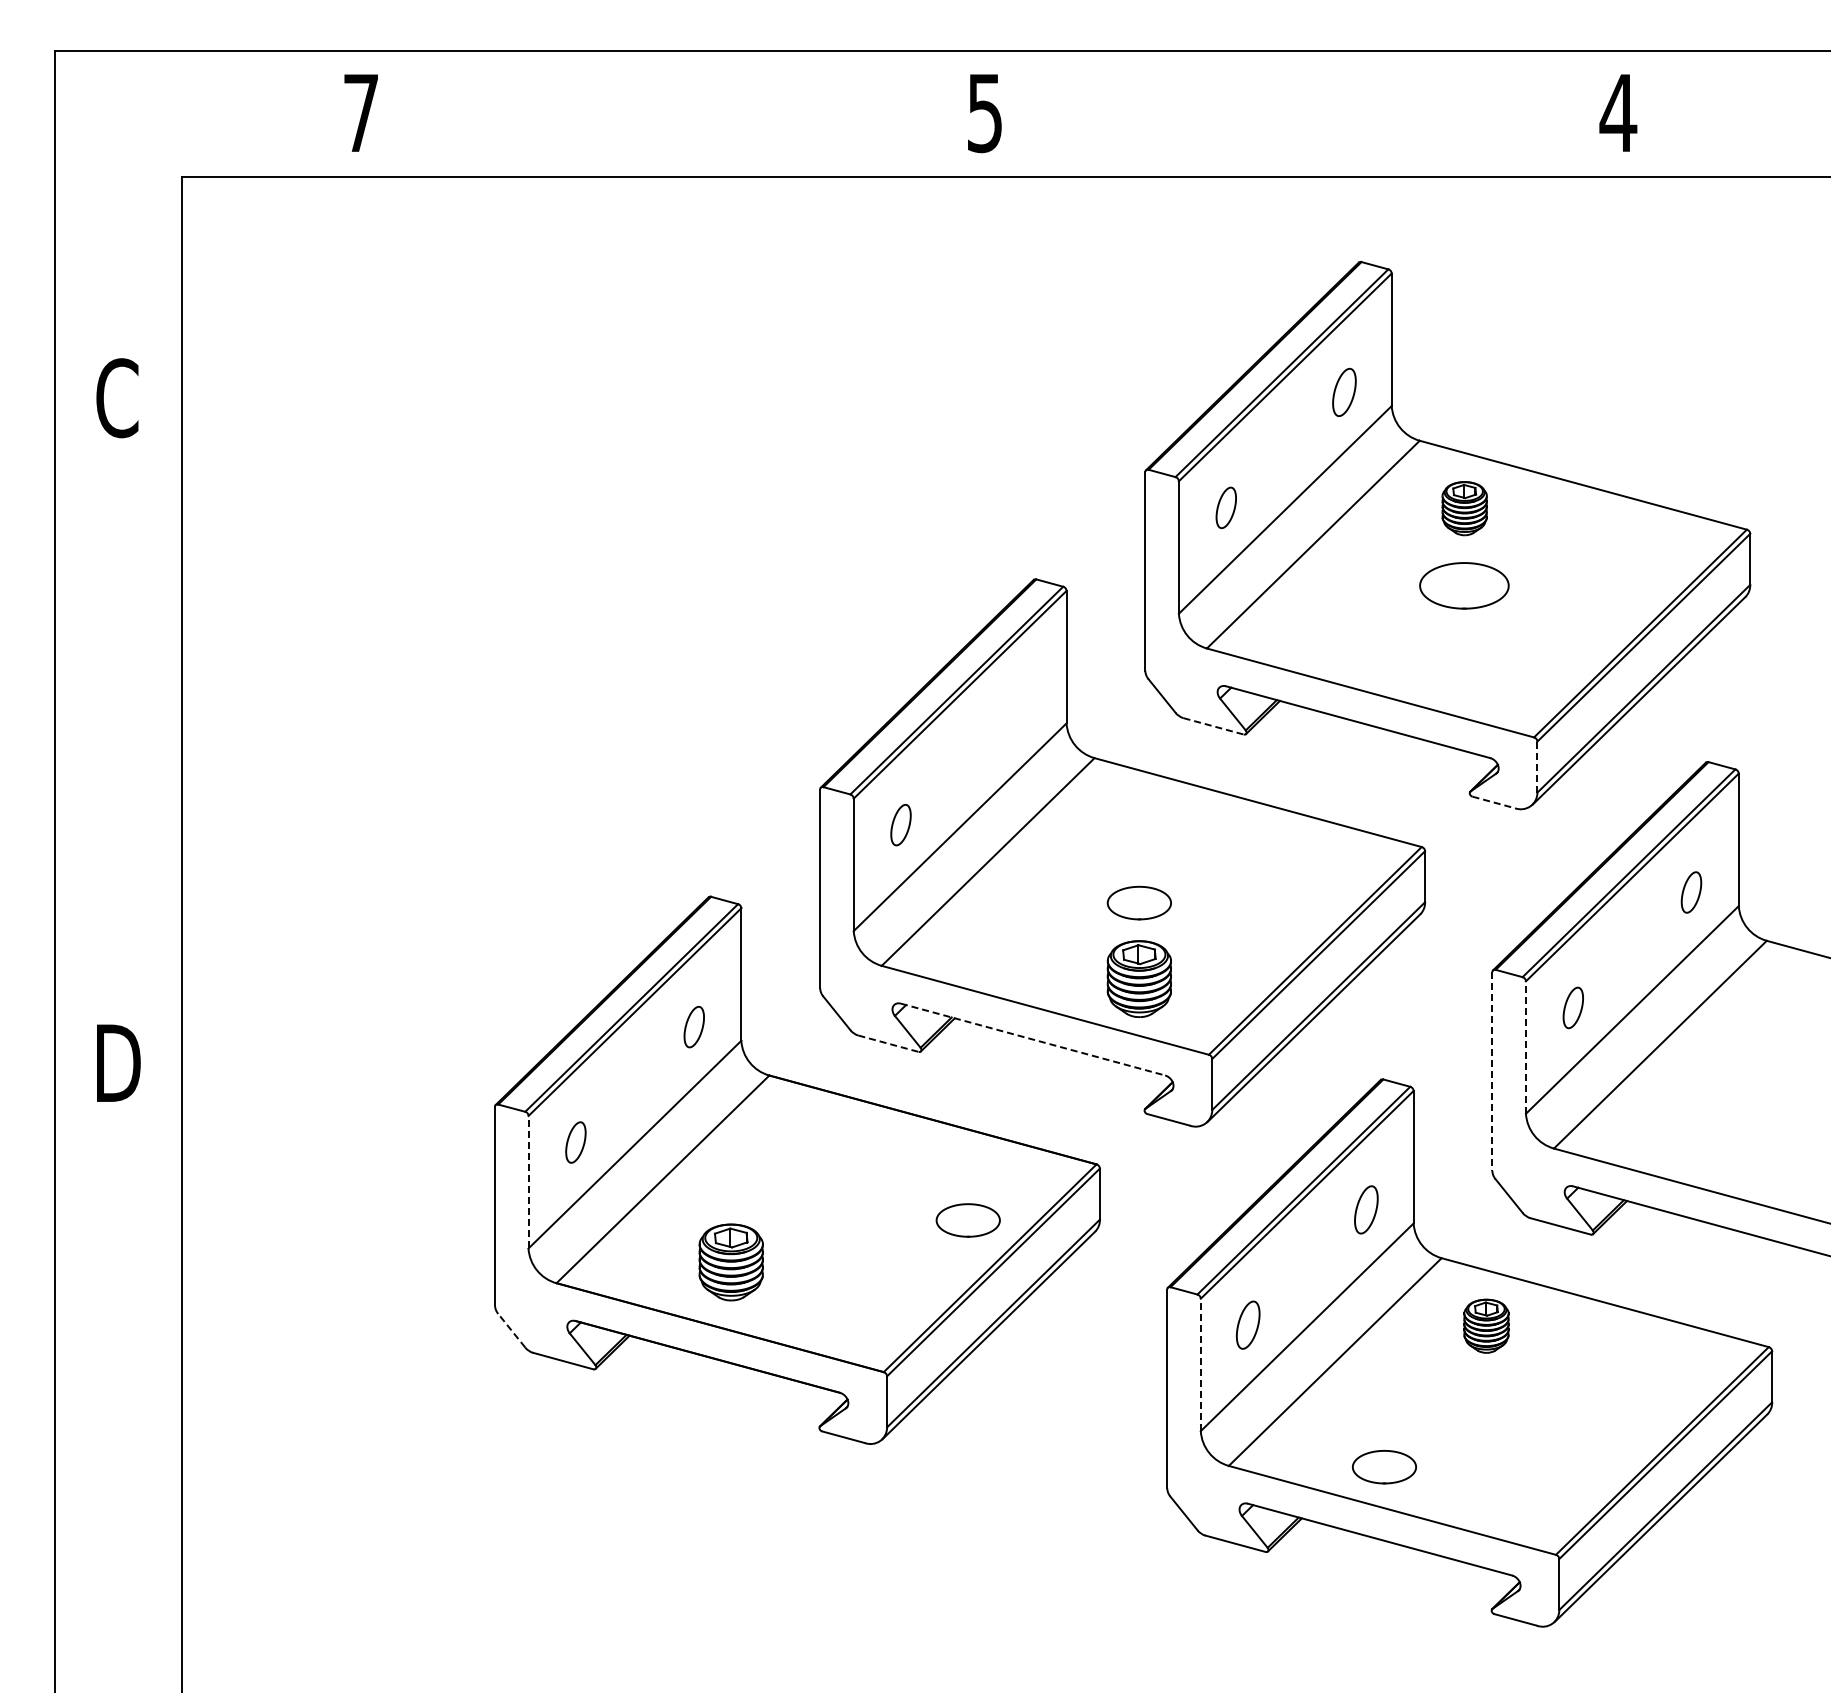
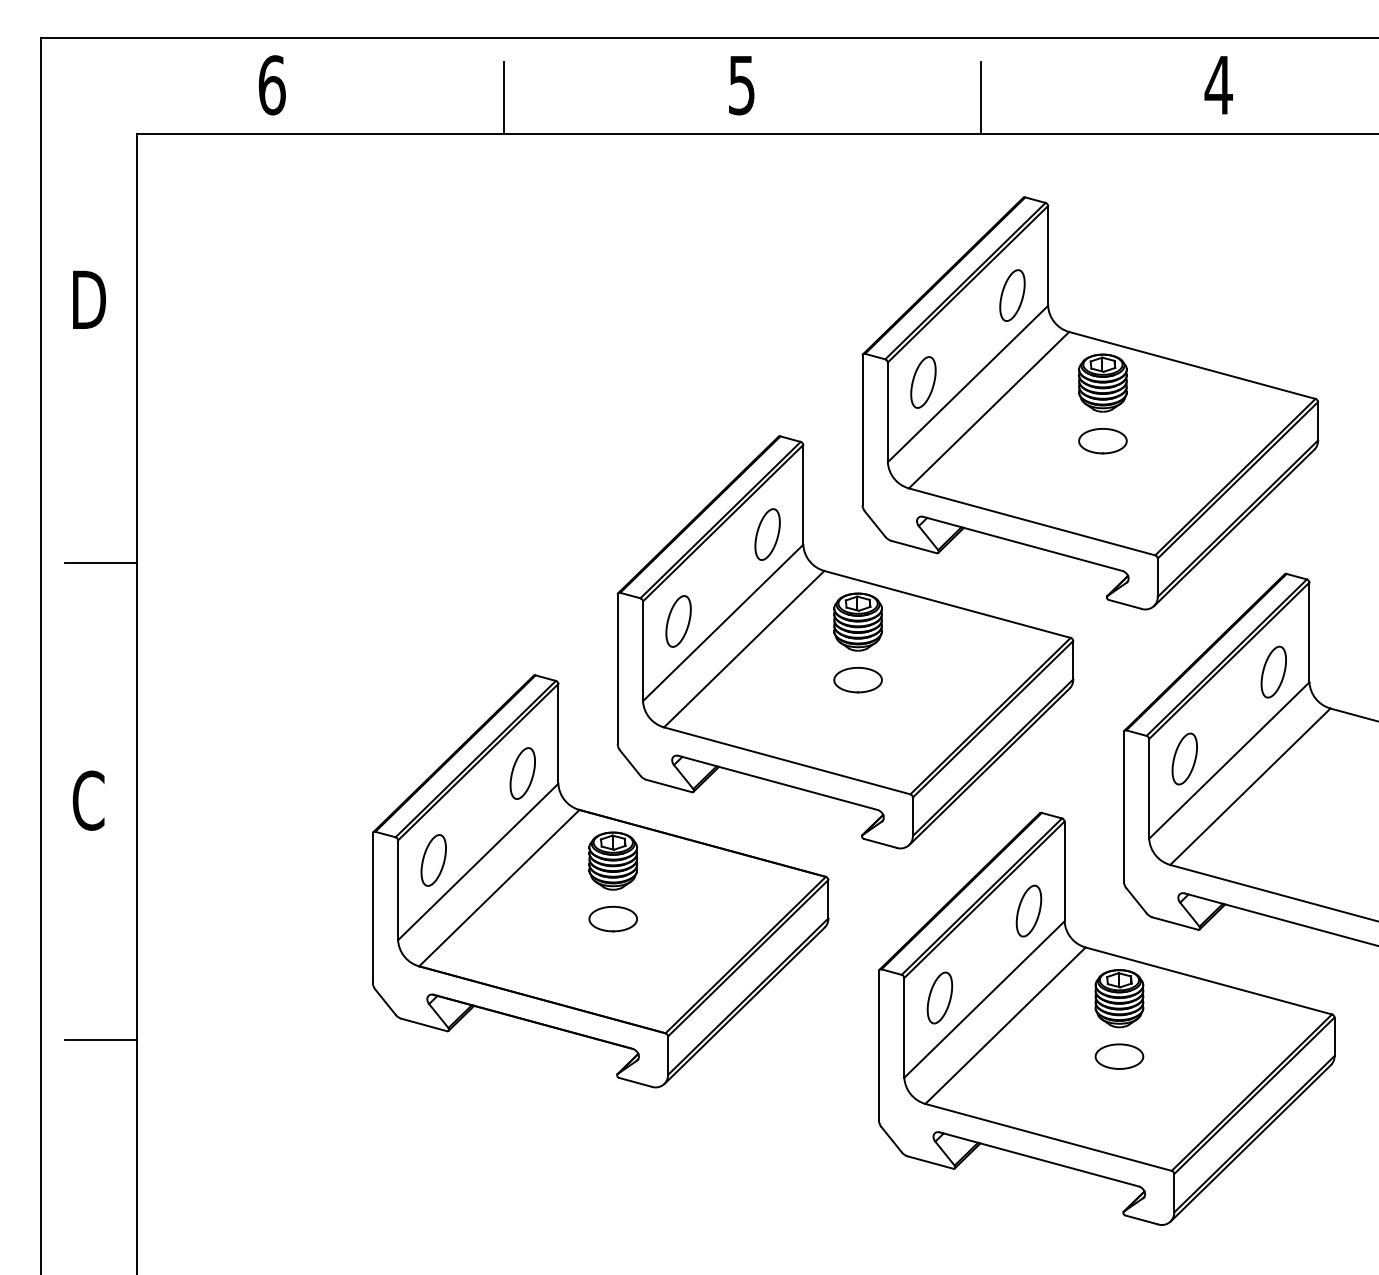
text: (361, 113) -> (272, 85), 7 -> 6
line: (669, 129) -> (504, 97), added
line: (1302, 129) -> (980, 97), added
part: (1344, 392) -> (1012, 295), size x1.43
text: (118, 398) -> (89, 300), C -> D
part: (1226, 507) -> (923, 382), size x1.67
part: (1464, 508) -> (1102, 382), size x1.43
part: (1464, 585) -> (1102, 440), size x0.71
part: (1019, 709) -> (767, 534), added
line: (1214, 726) -> (914, 547), dashed -> solid
line: (133, 747) -> (100, 562), added
line: (1537, 767) -> (1157, 578), dashed -> solid
line: (1494, 802) -> (1125, 604), dashed -> solid
part: (900, 824) -> (678, 620), size x1.67
part: (1691, 892) -> (1273, 672), size x1.67
part: (1138, 978) -> (857, 621), moved
part: (1573, 1007) -> (1184, 758), size x1.67
part: (694, 1026) -> (523, 773), size x1.67
line: (1033, 1039) -> (778, 782), dashed -> solid
line: (889, 1043) -> (669, 785), dashed -> solid
line: (1525, 1047) -> (1148, 788), dashed -> solid
text: (118, 1063) -> (89, 800), D -> C
line: (1492, 1071) -> (1123, 806), dashed -> solid
part: (575, 1142) -> (433, 860), size x1.67
line: (528, 1181) -> (398, 889), dashed -> solid
part: (1366, 1209) -> (1029, 910), size x1.43
part: (967, 1220) -> (612, 919), moved
part: (730, 1262) -> (612, 861), moved
part: (1248, 1324) -> (940, 997), size x1.43
part: (1486, 1326) -> (1119, 998), size x1.43
line: (511, 1330) -> (385, 1001), dashed -> solid
line: (1200, 1364) -> (904, 1027), dashed -> solid
line: (133, 1380) -> (100, 1039), added
part: (1384, 1467) -> (1119, 1056), moved

